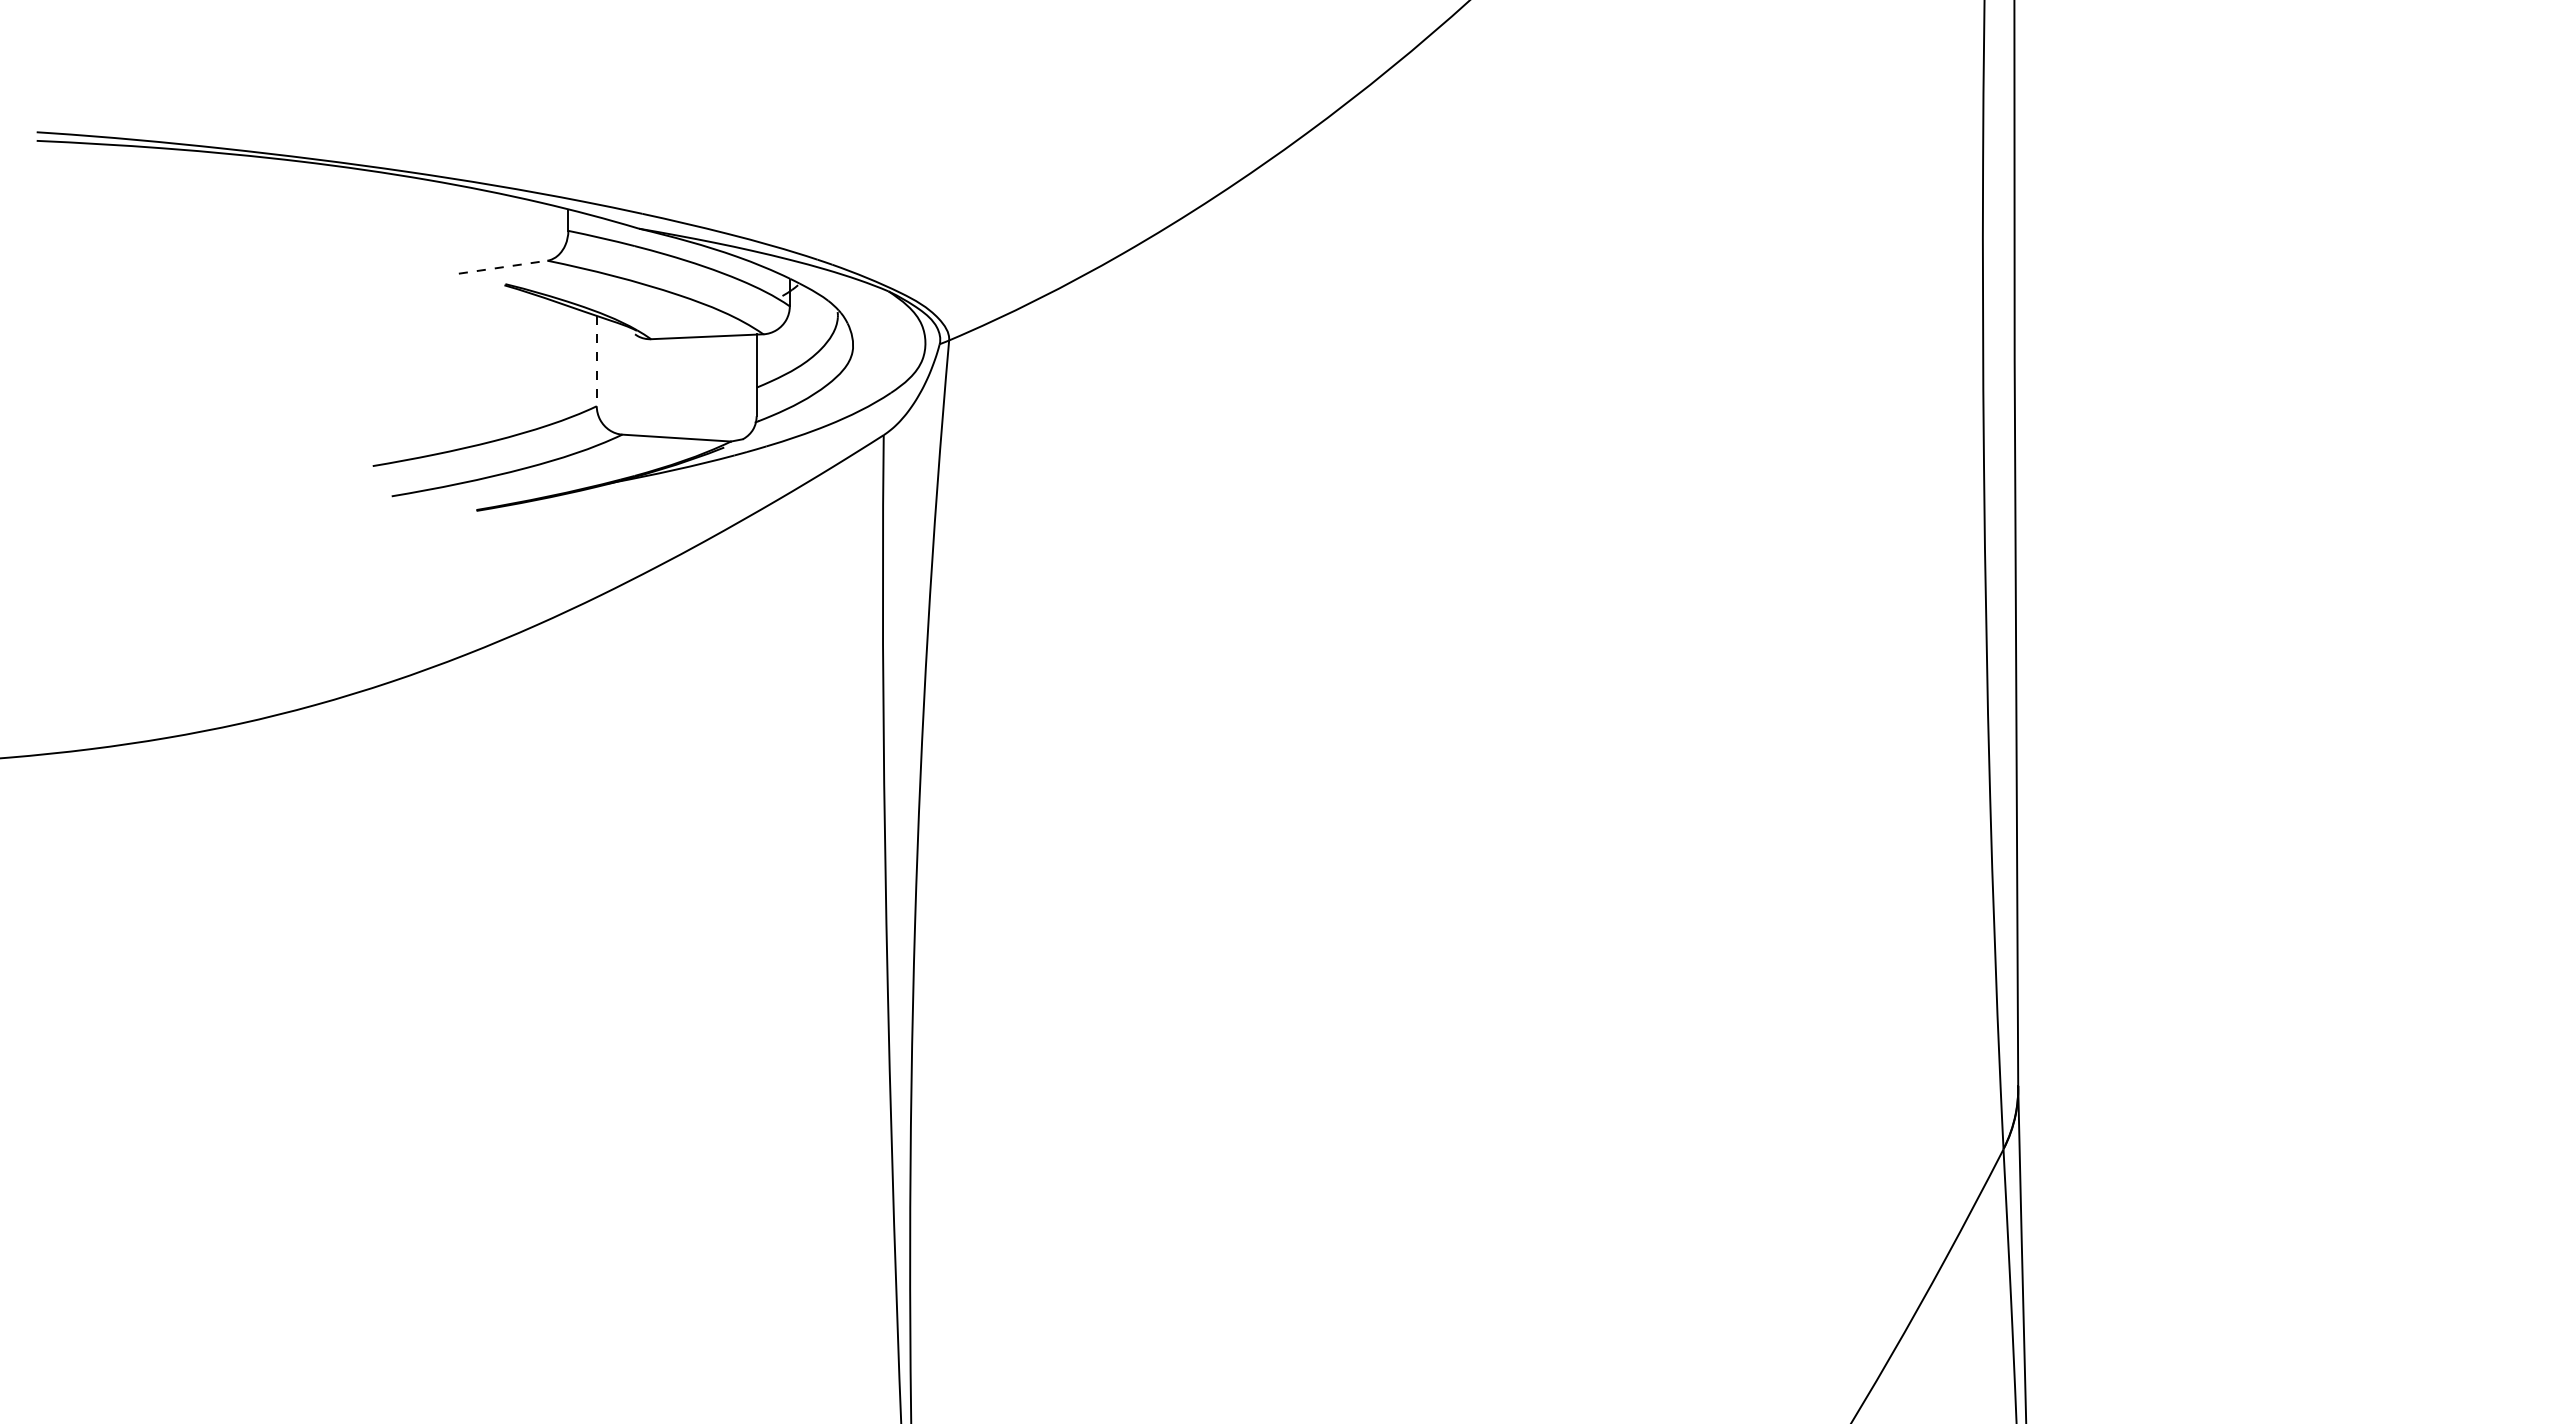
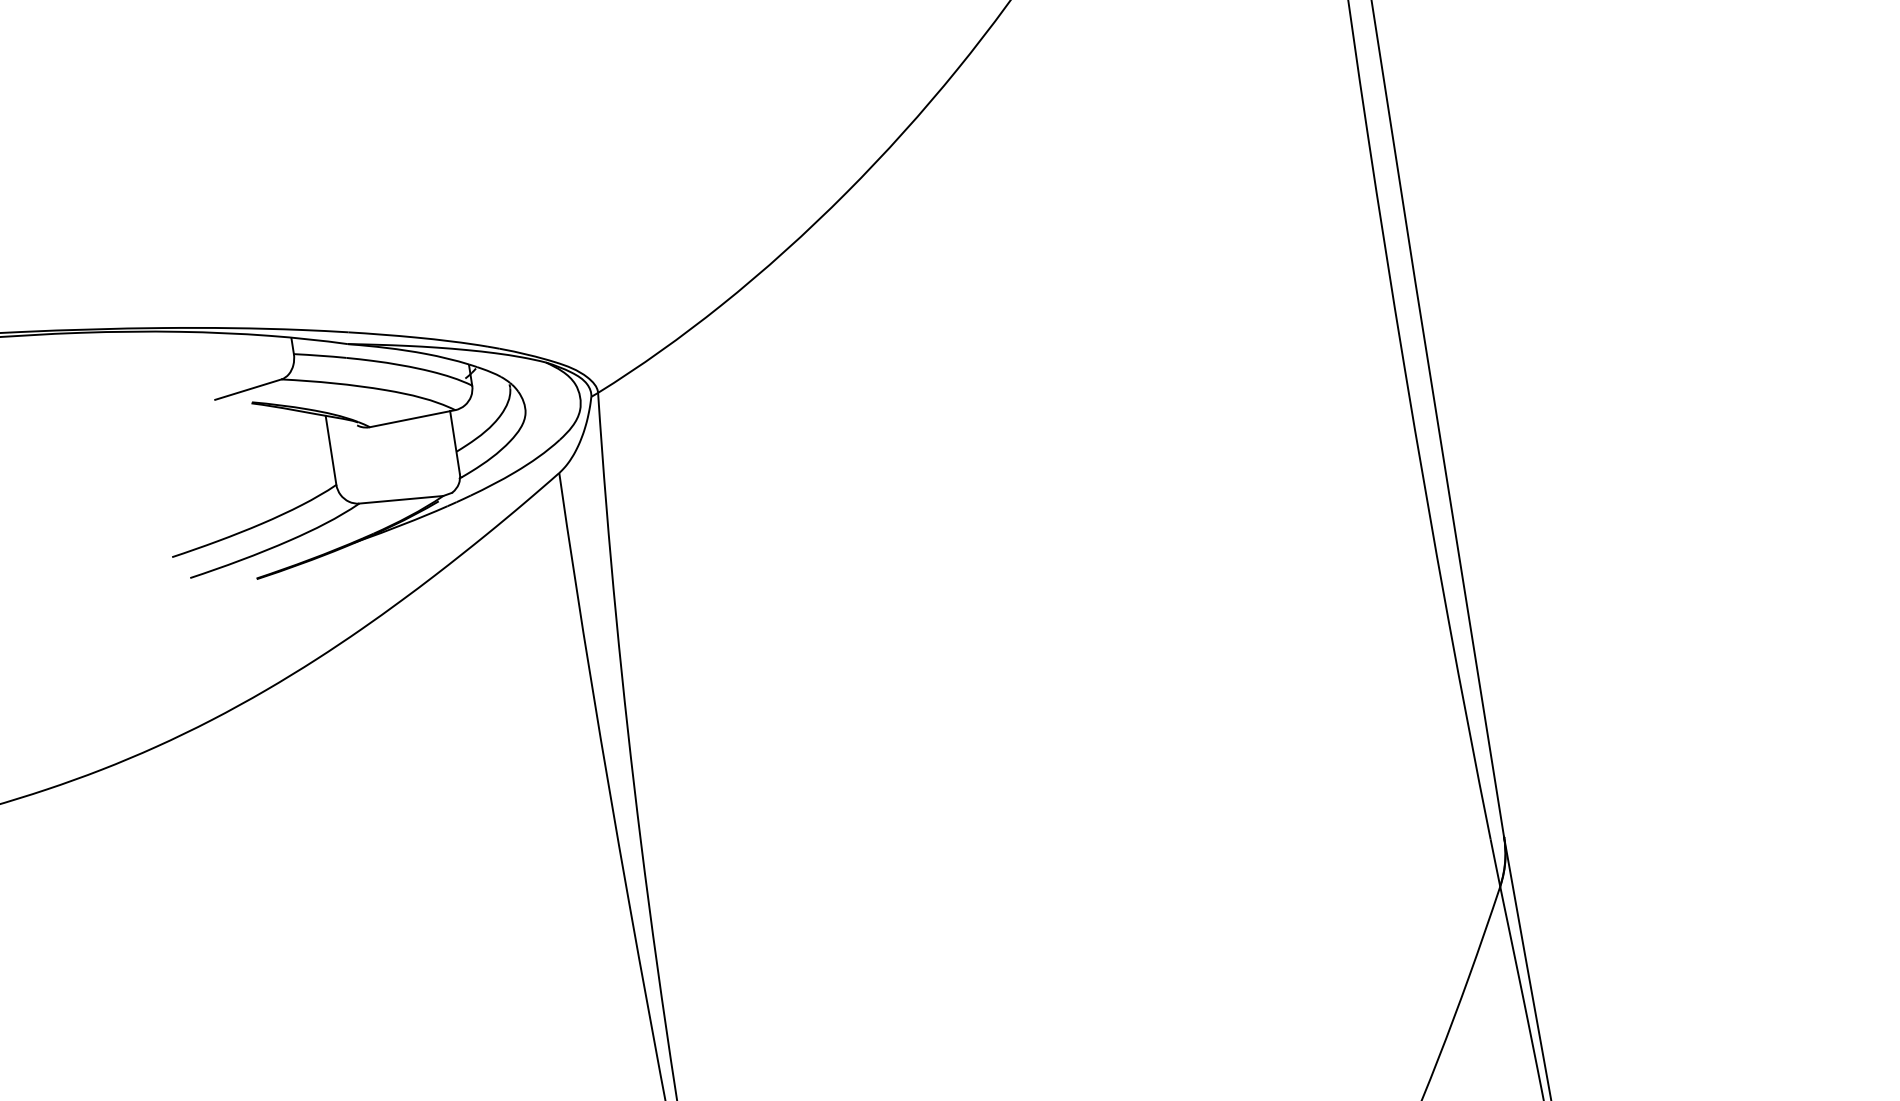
line: (503, 267) -> (248, 389), dashed -> solid
line: (596, 361) -> (330, 450), dashed -> solid

